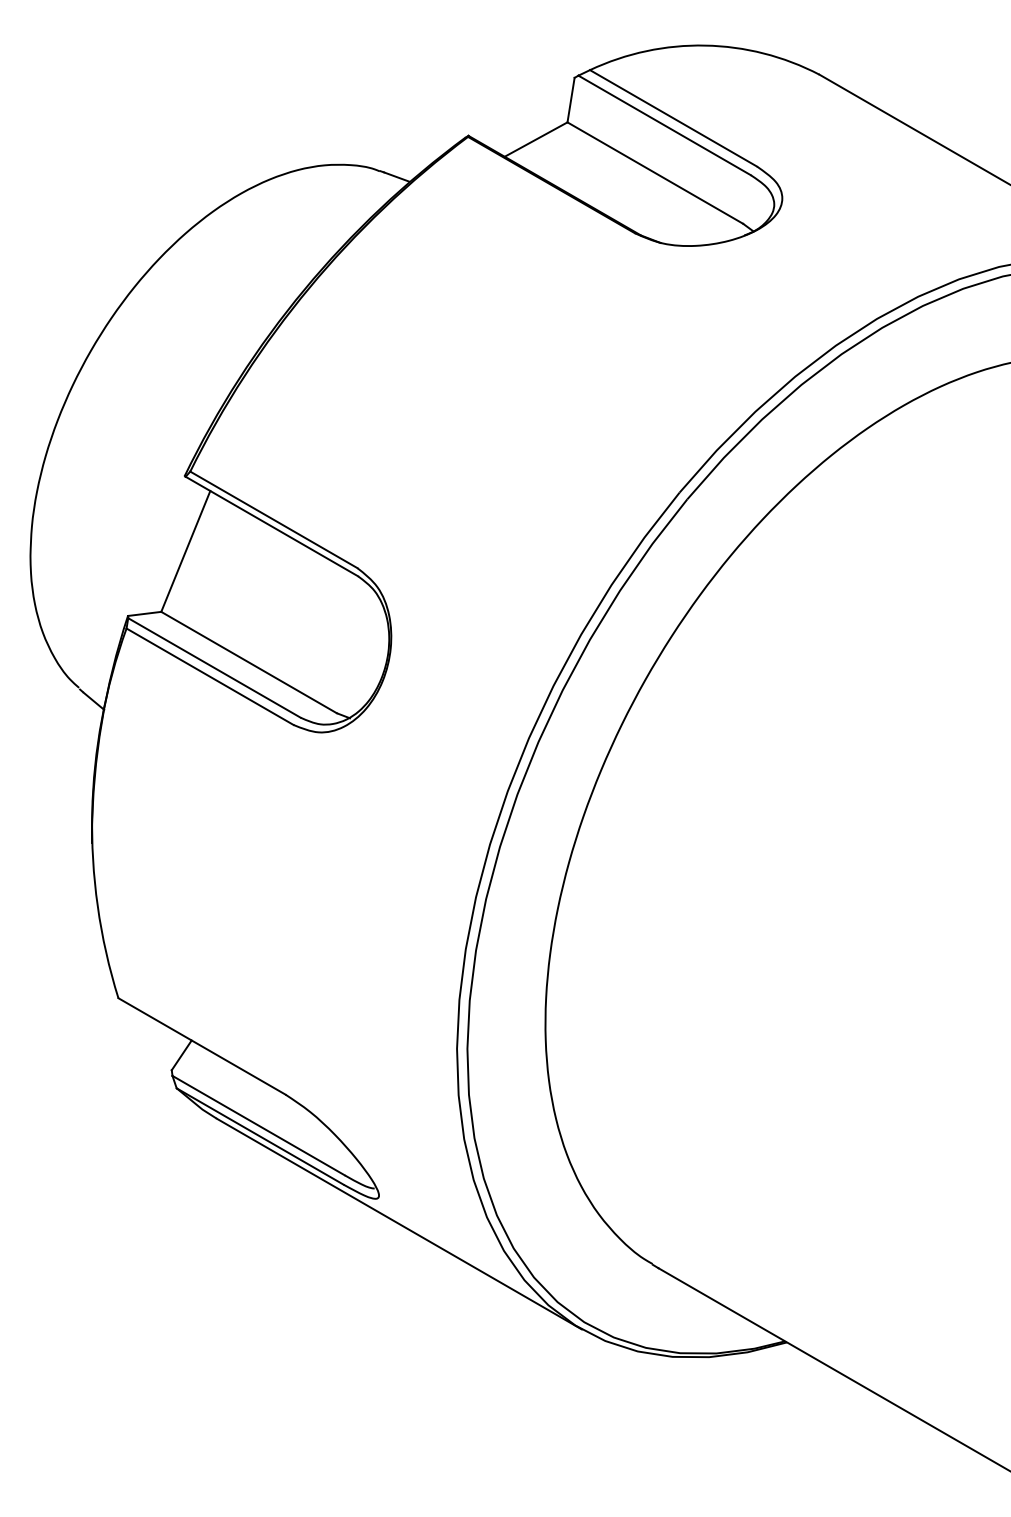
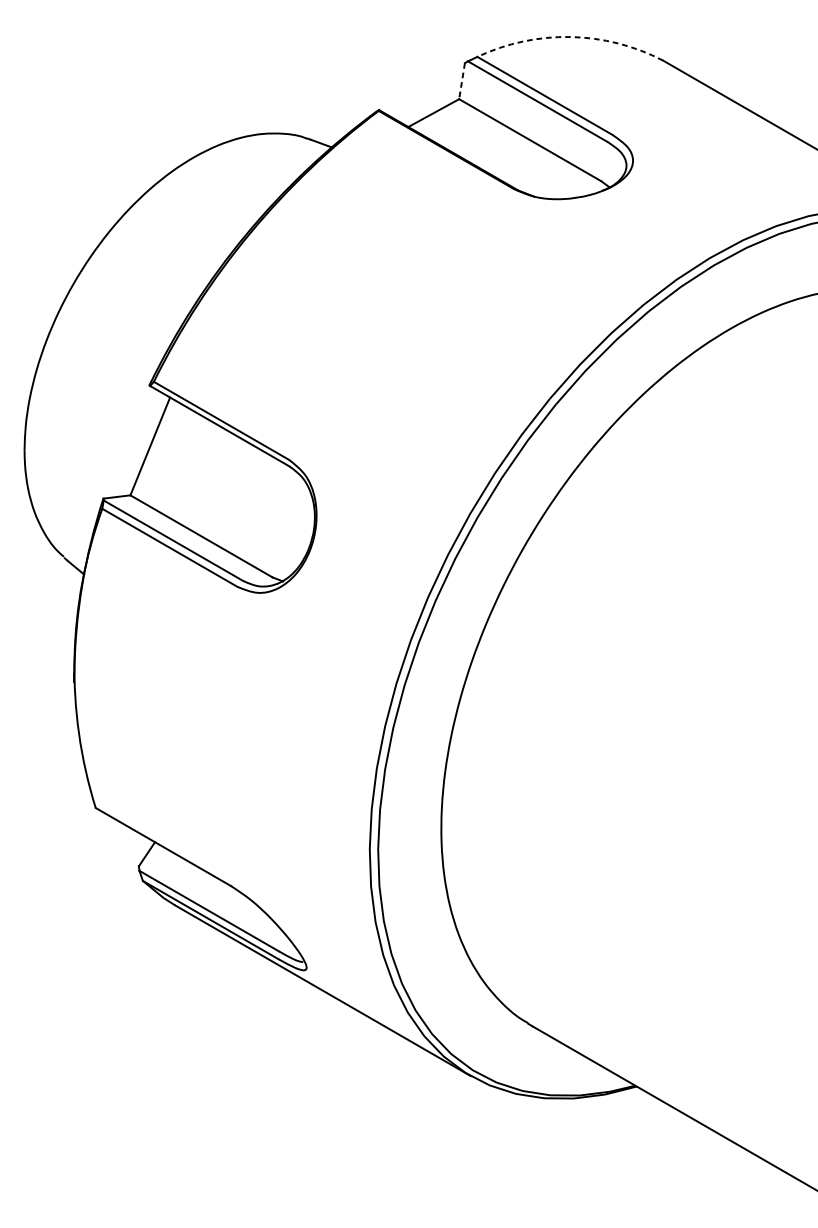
arc: (705, 45) -> (570, 36), solid -> dashed
line: (571, 100) -> (462, 81), solid -> dashed

